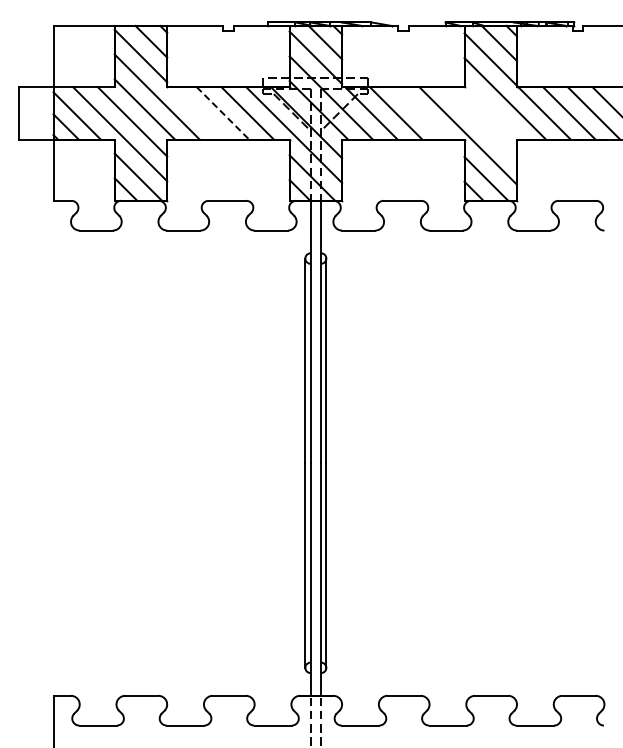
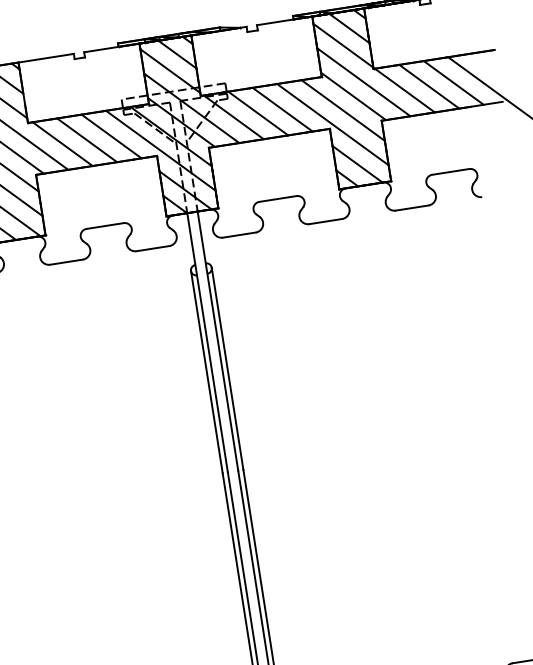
line: (492, 110) -> (352, 95), added
line: (198, 113) -> (62, 144), added
line: (223, 113) -> (87, 140), dashed -> solid
line: (420, 113) -> (282, 109), added
line: (480, 123) -> (343, 110), added

